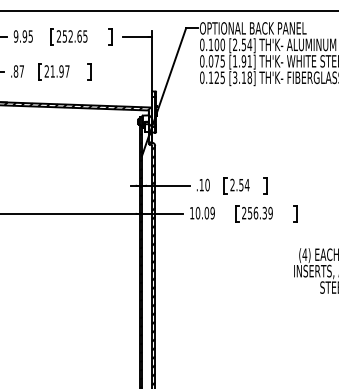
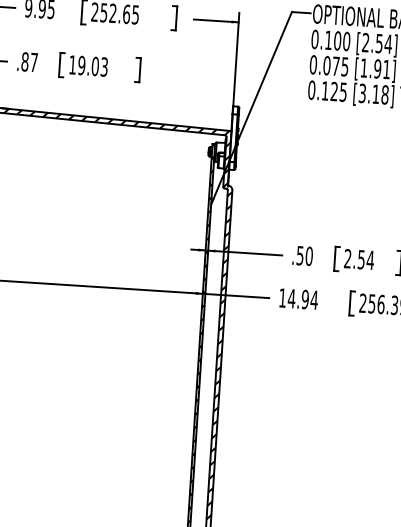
text: (56, 71) -> (87, 65), 21.97 -> 19.03
text: (201, 185) -> (299, 256), .10 -> .50
text: (205, 212) -> (303, 298), 10.09 -> 14.94

